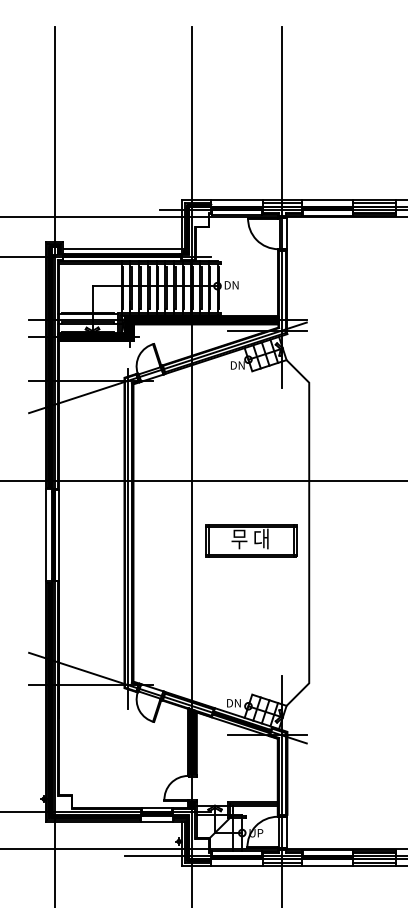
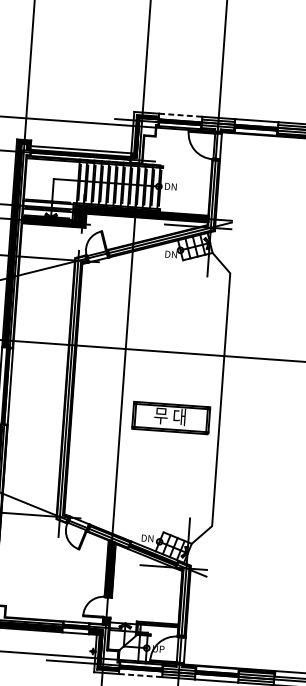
line: (237, 199) -> (180, 114), solid -> dashed
part: (251, 540) -> (171, 417), moved
line: (237, 866) -> (140, 675), solid -> dashed

